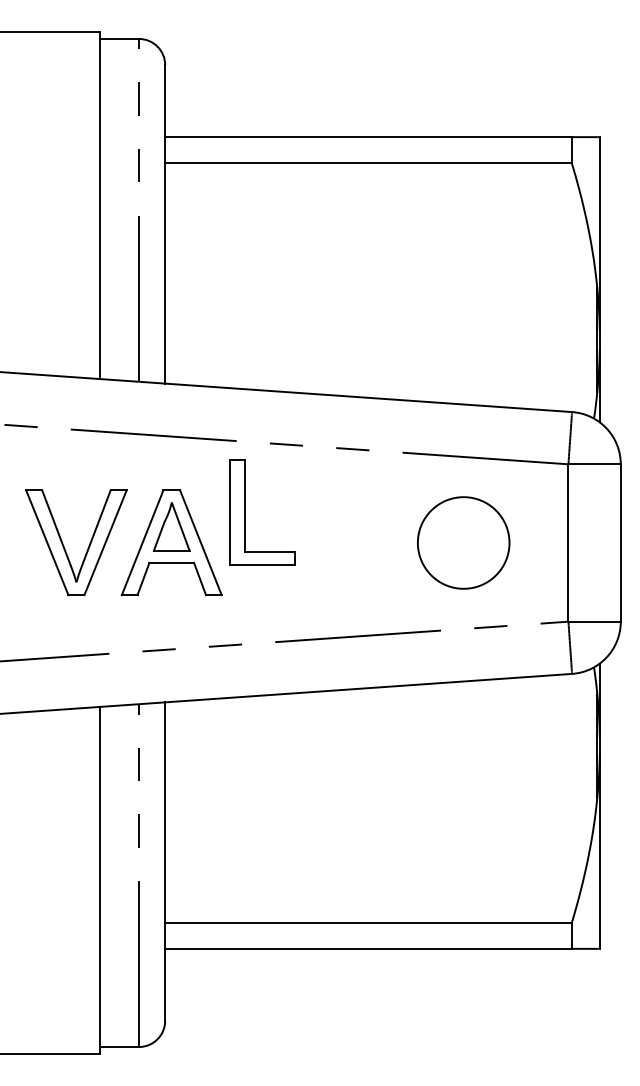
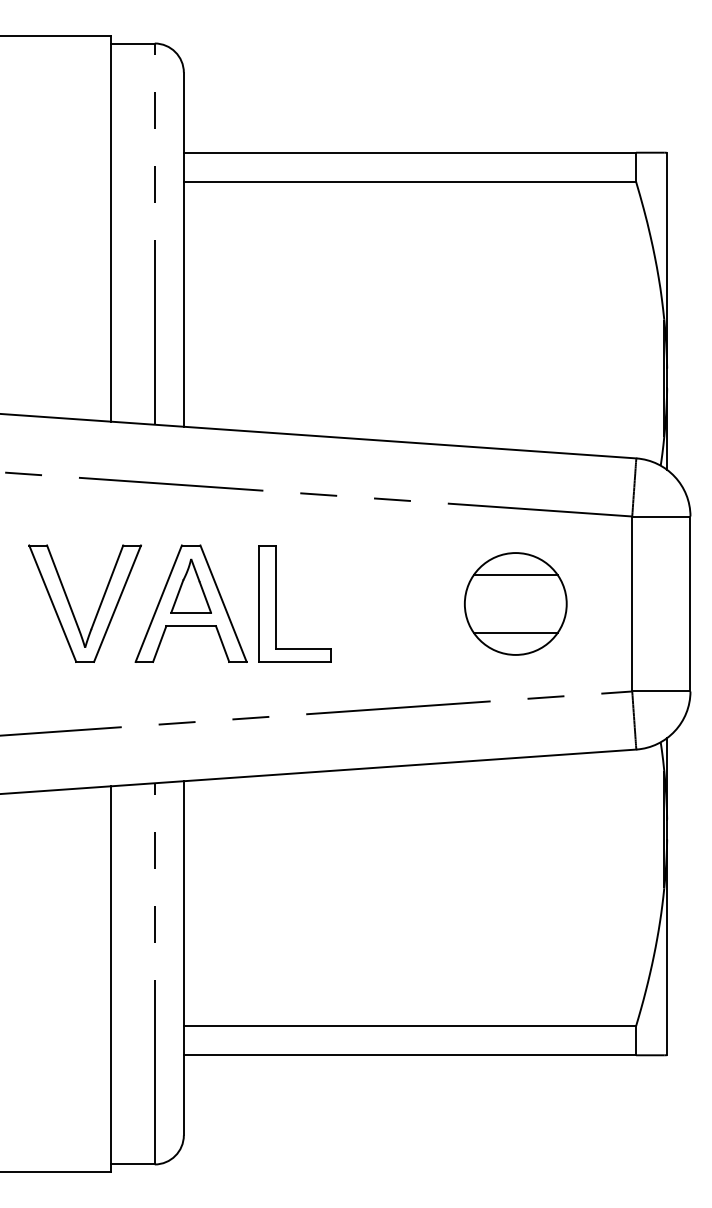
part: (245, 511) -> (276, 603), moved
line: (463, 516) -> (515, 574), added
line: (463, 569) -> (515, 633), added

